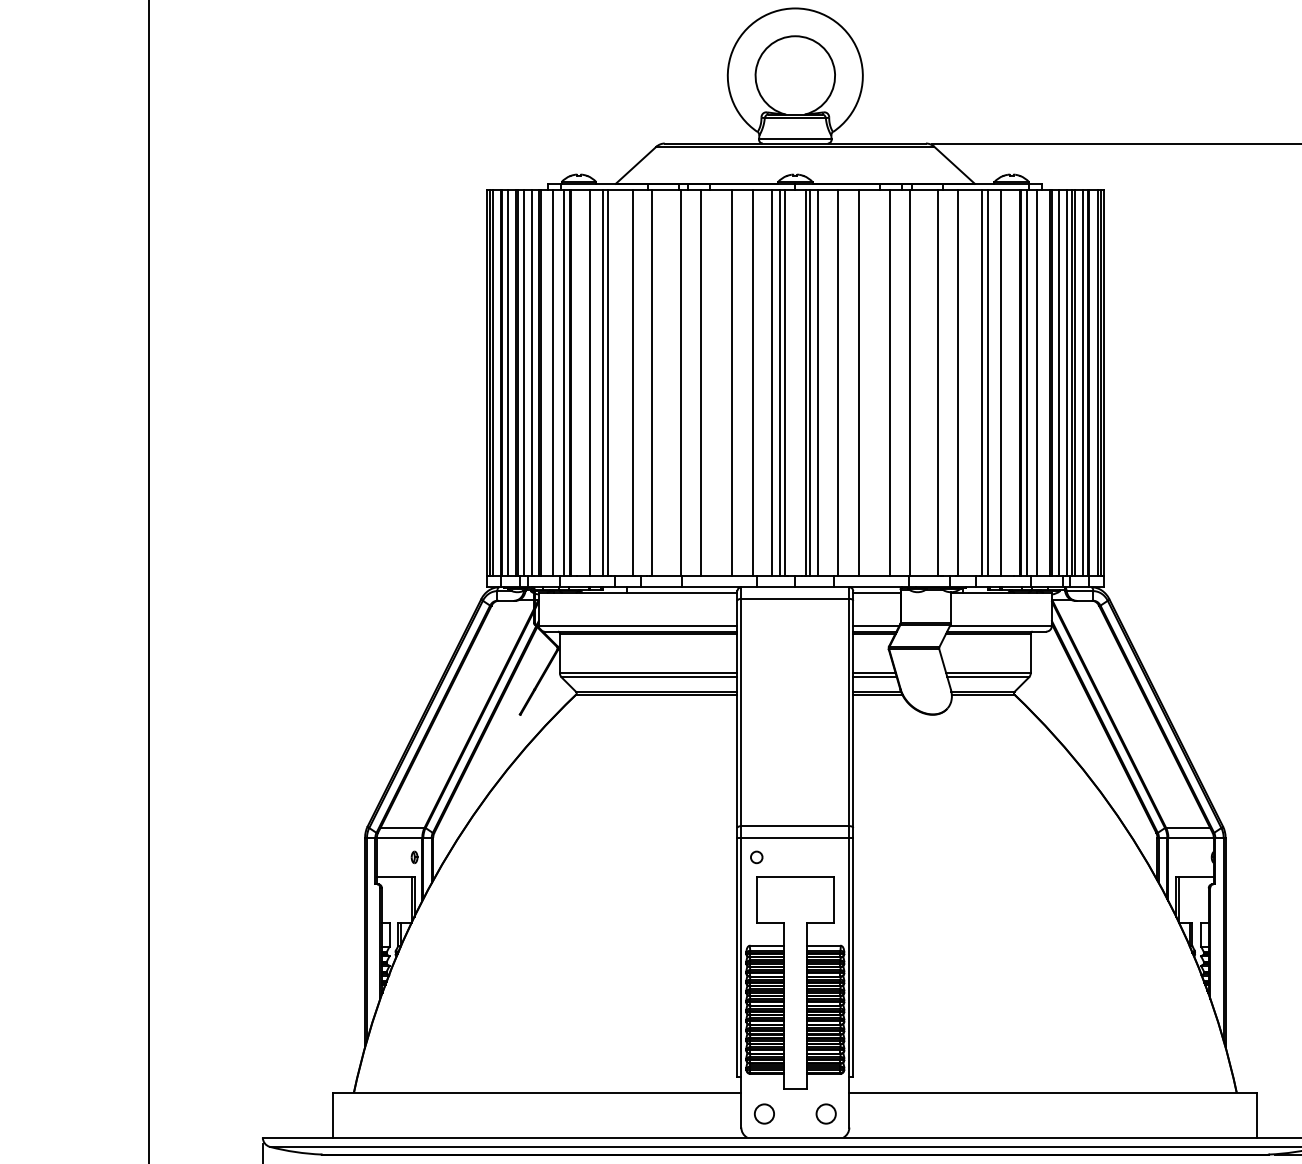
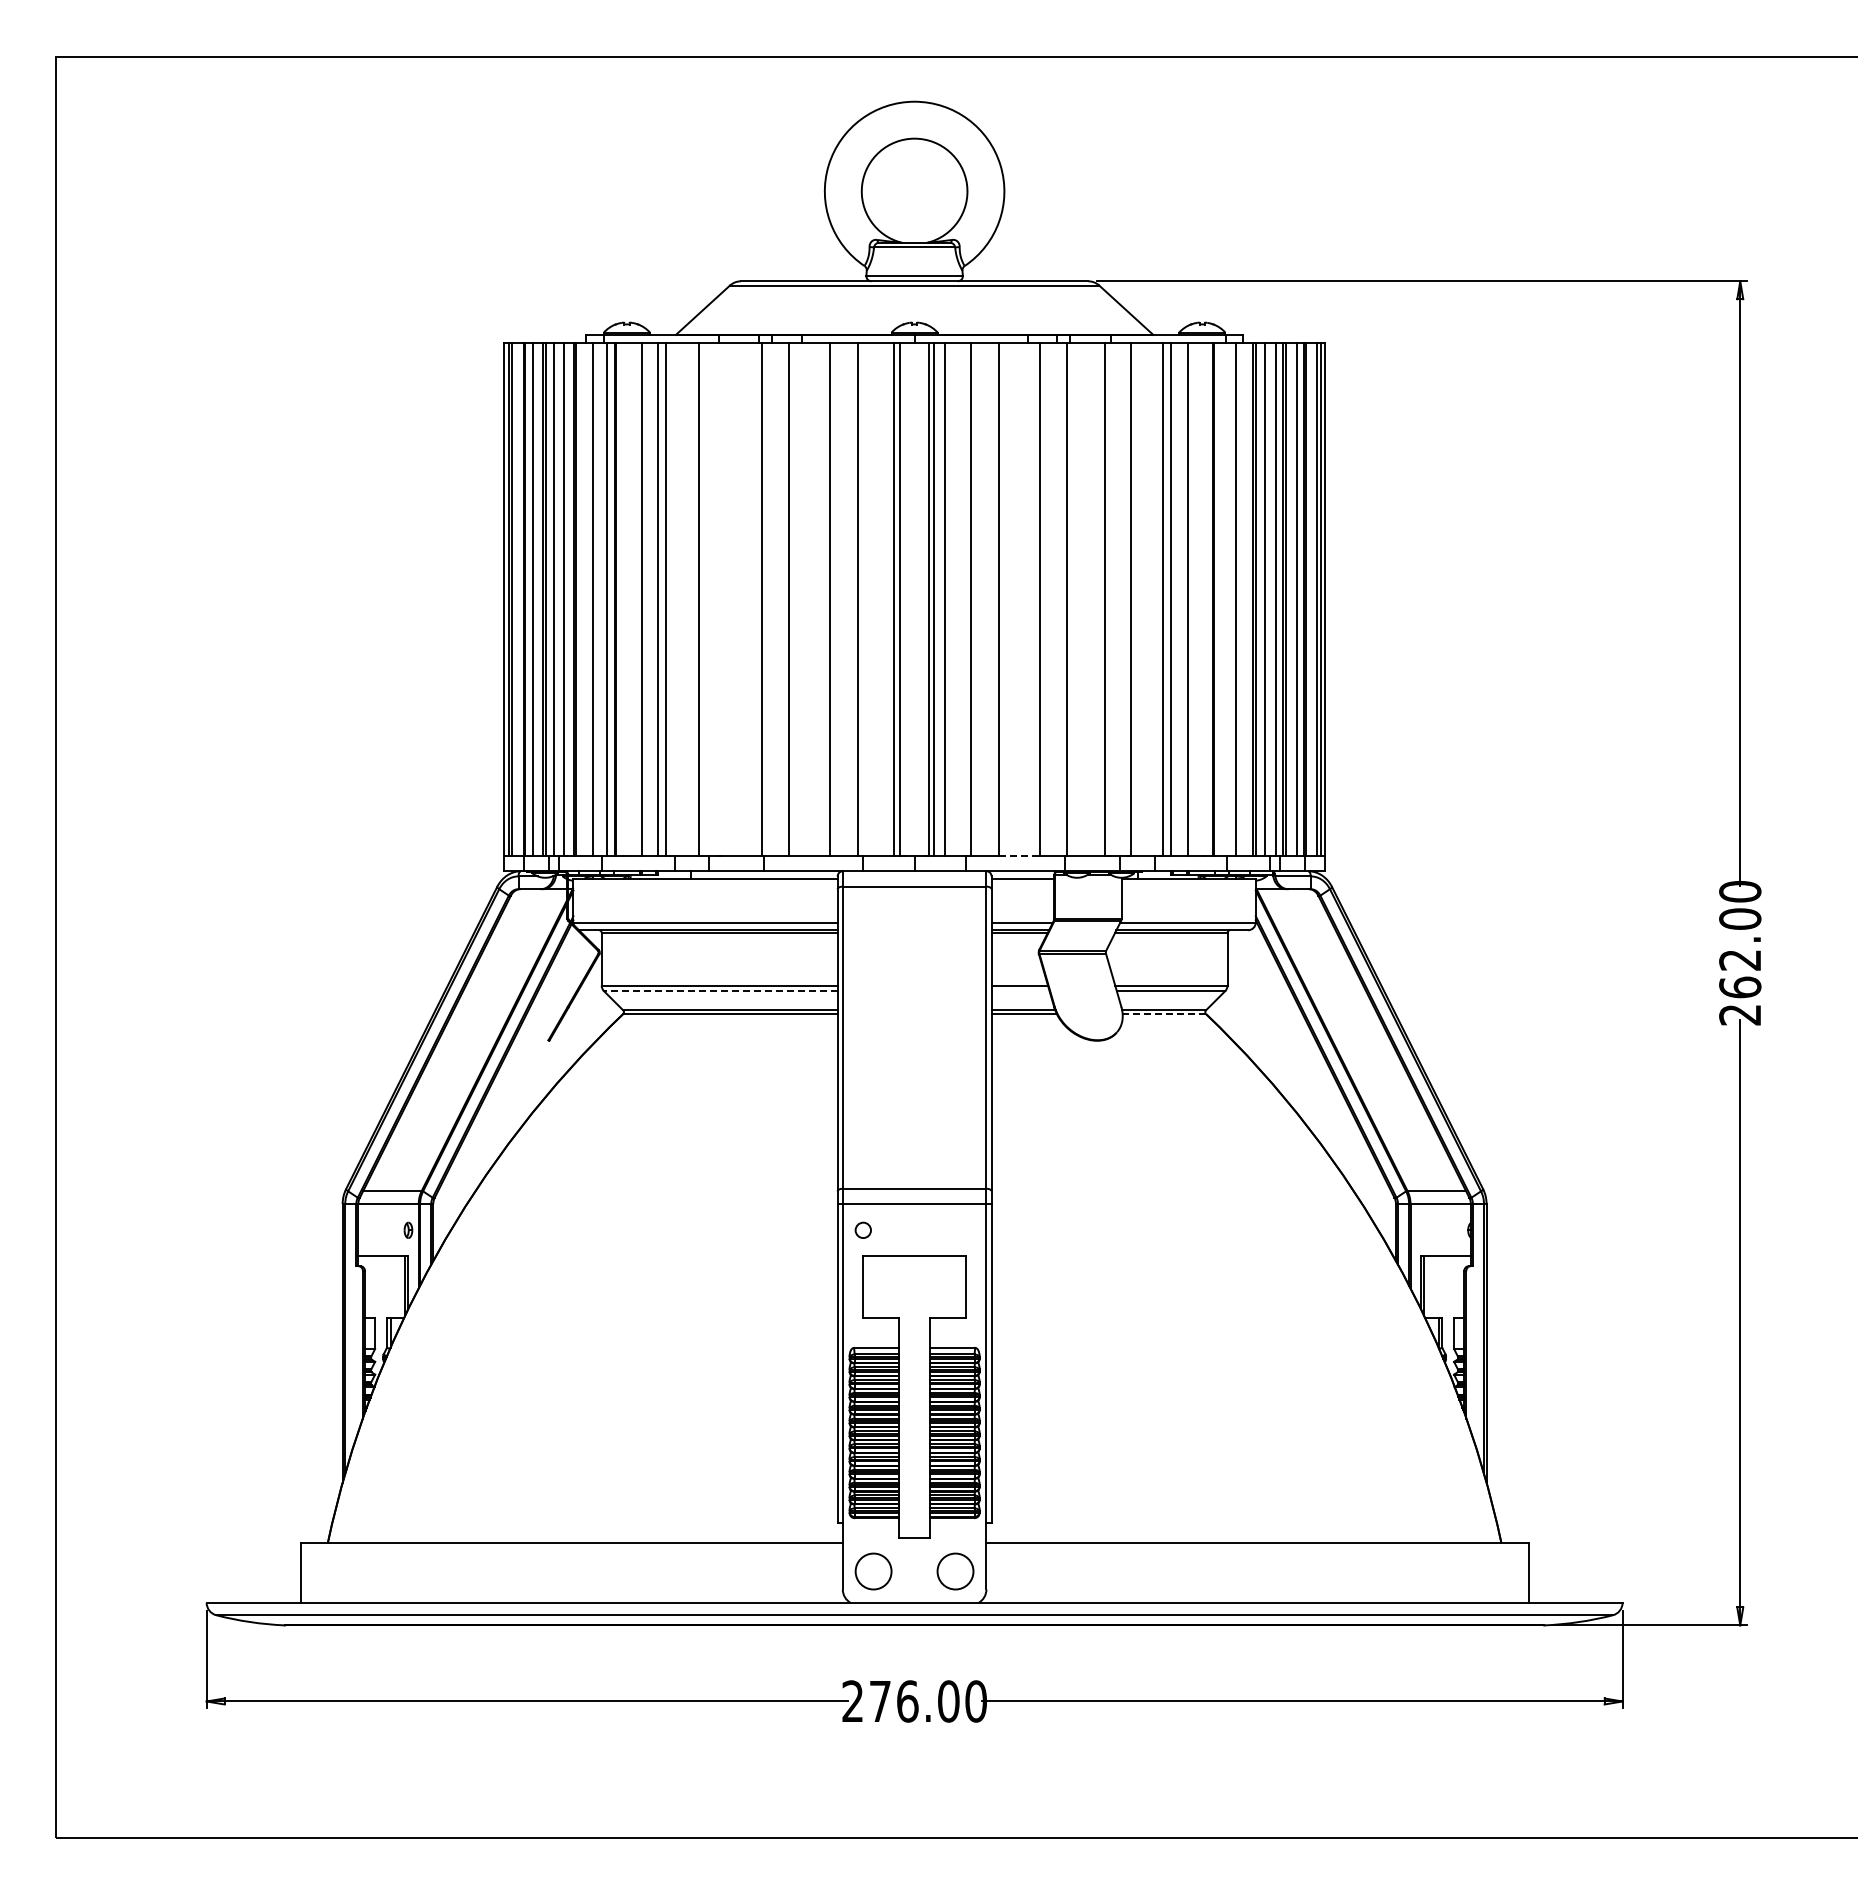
line: (652, 382) -> (724, 598), removed
line: (772, 382) -> (884, 598), removed
line: (1026, 382) -> (1222, 598), removed
line: (874, 575) -> (1020, 855), solid -> dashed
line: (649, 677) -> (720, 991), solid -> dashed
line: (874, 677) -> (1020, 991), removed
line: (983, 695) -> (1164, 1014), solid -> dashed
circle: (764, 1114) -> (873, 1571), size x1.4
circle: (826, 1114) -> (955, 1571), size x1.4

